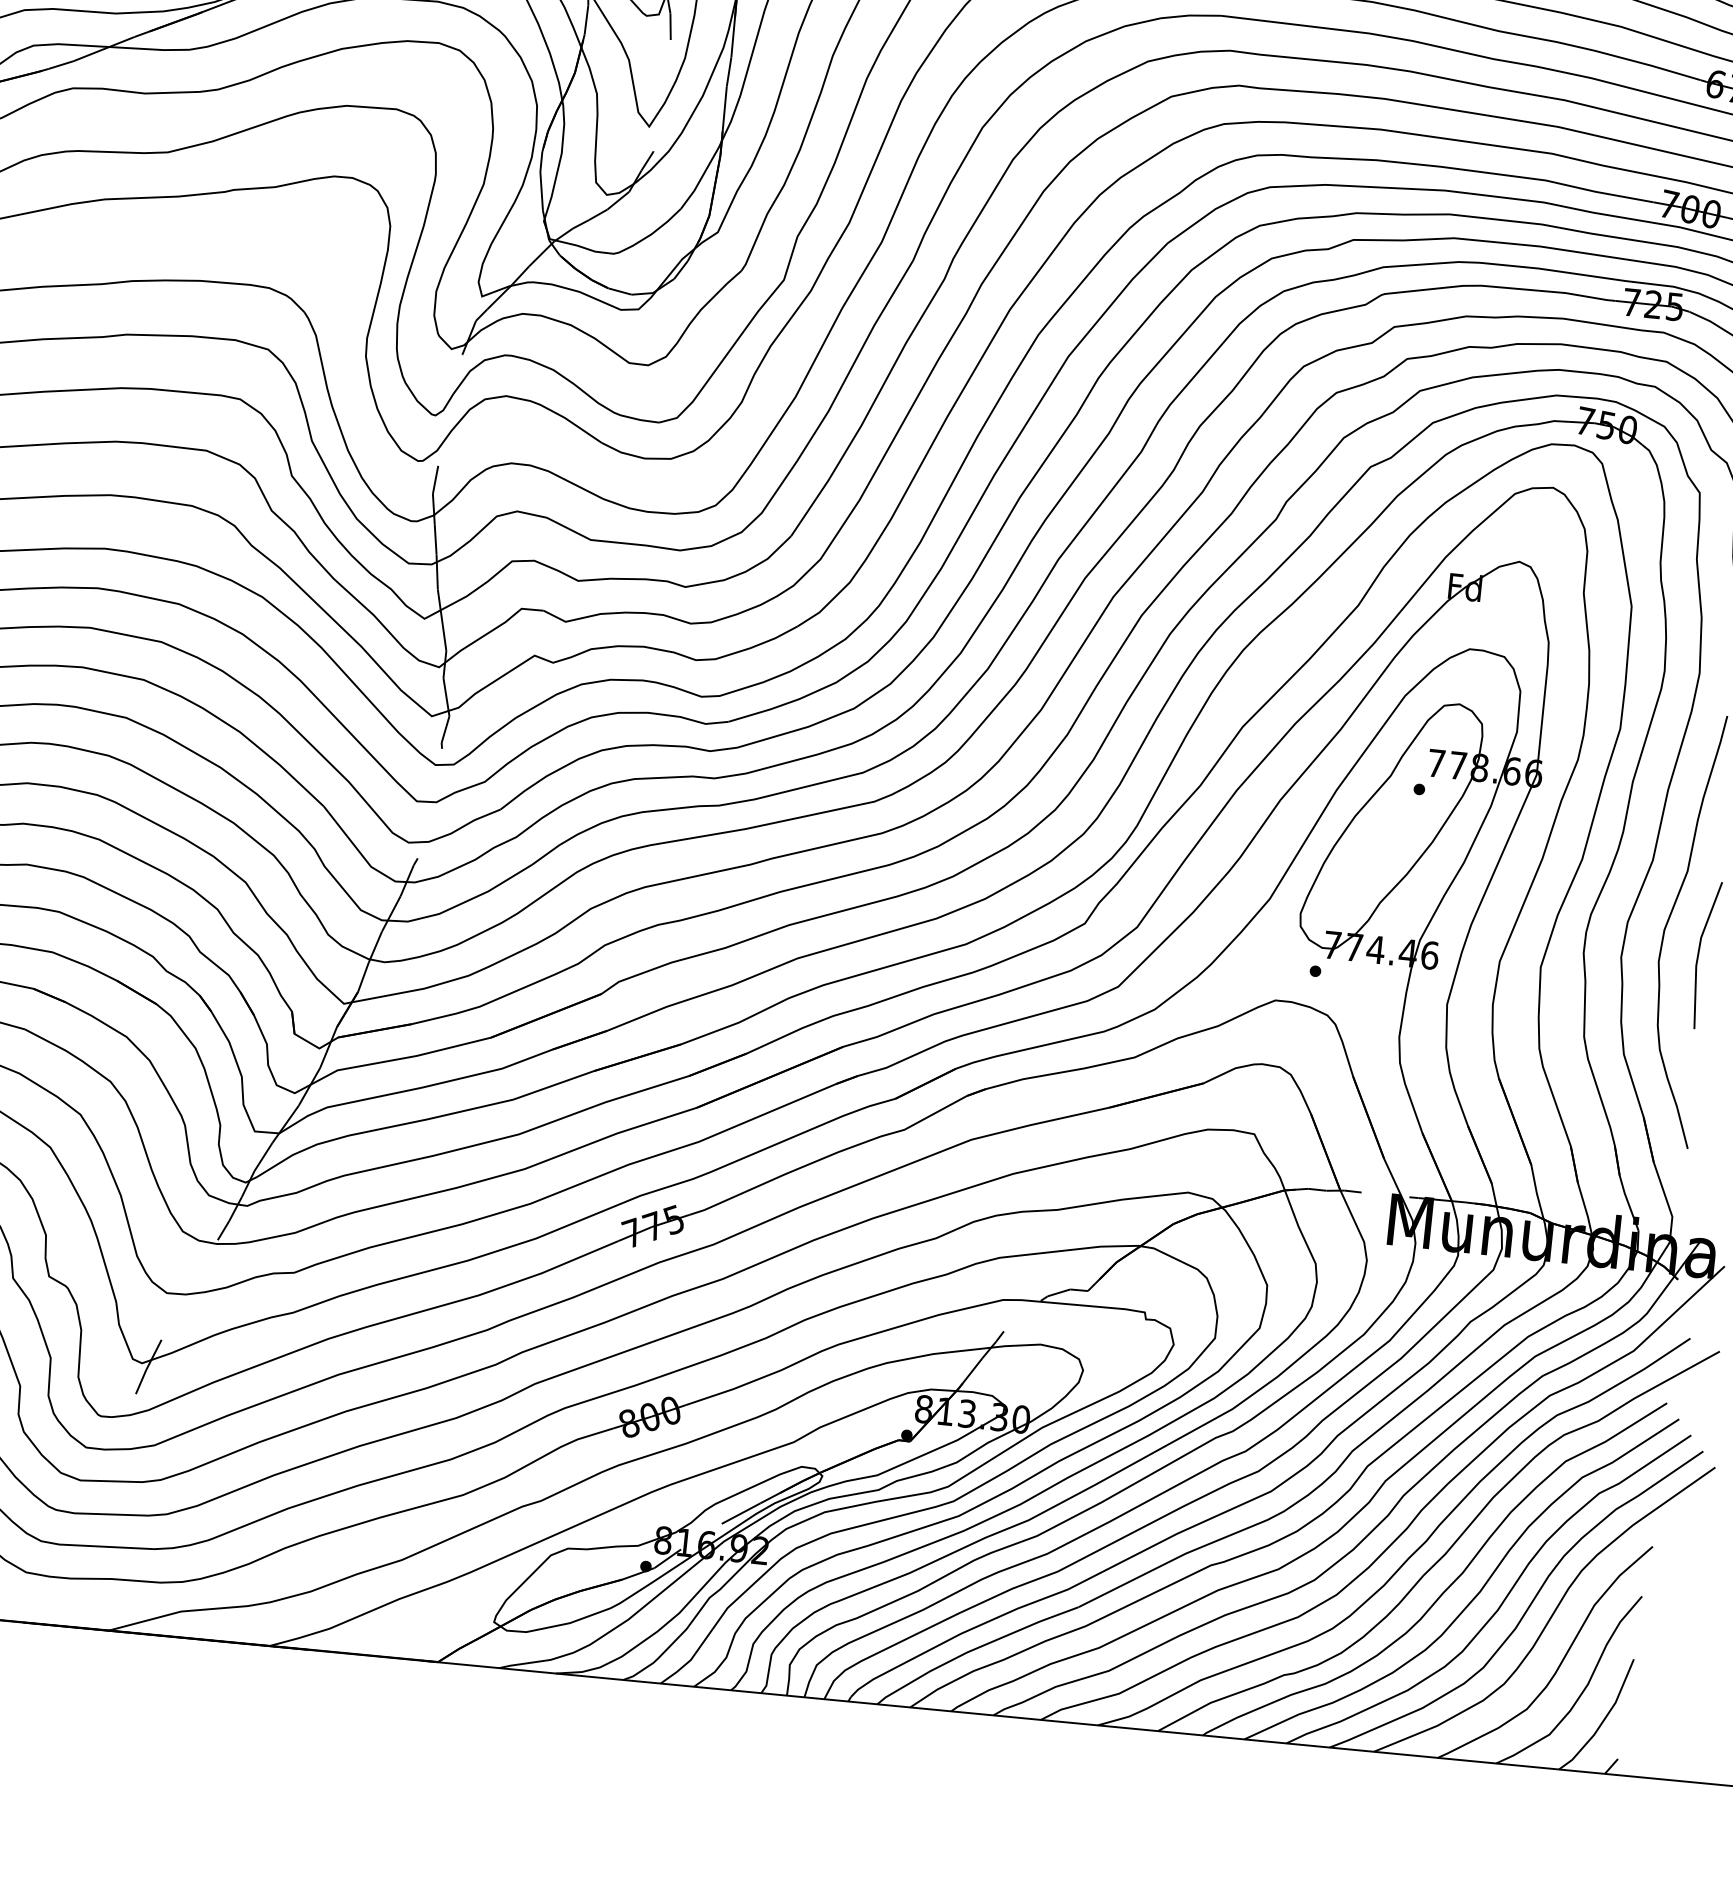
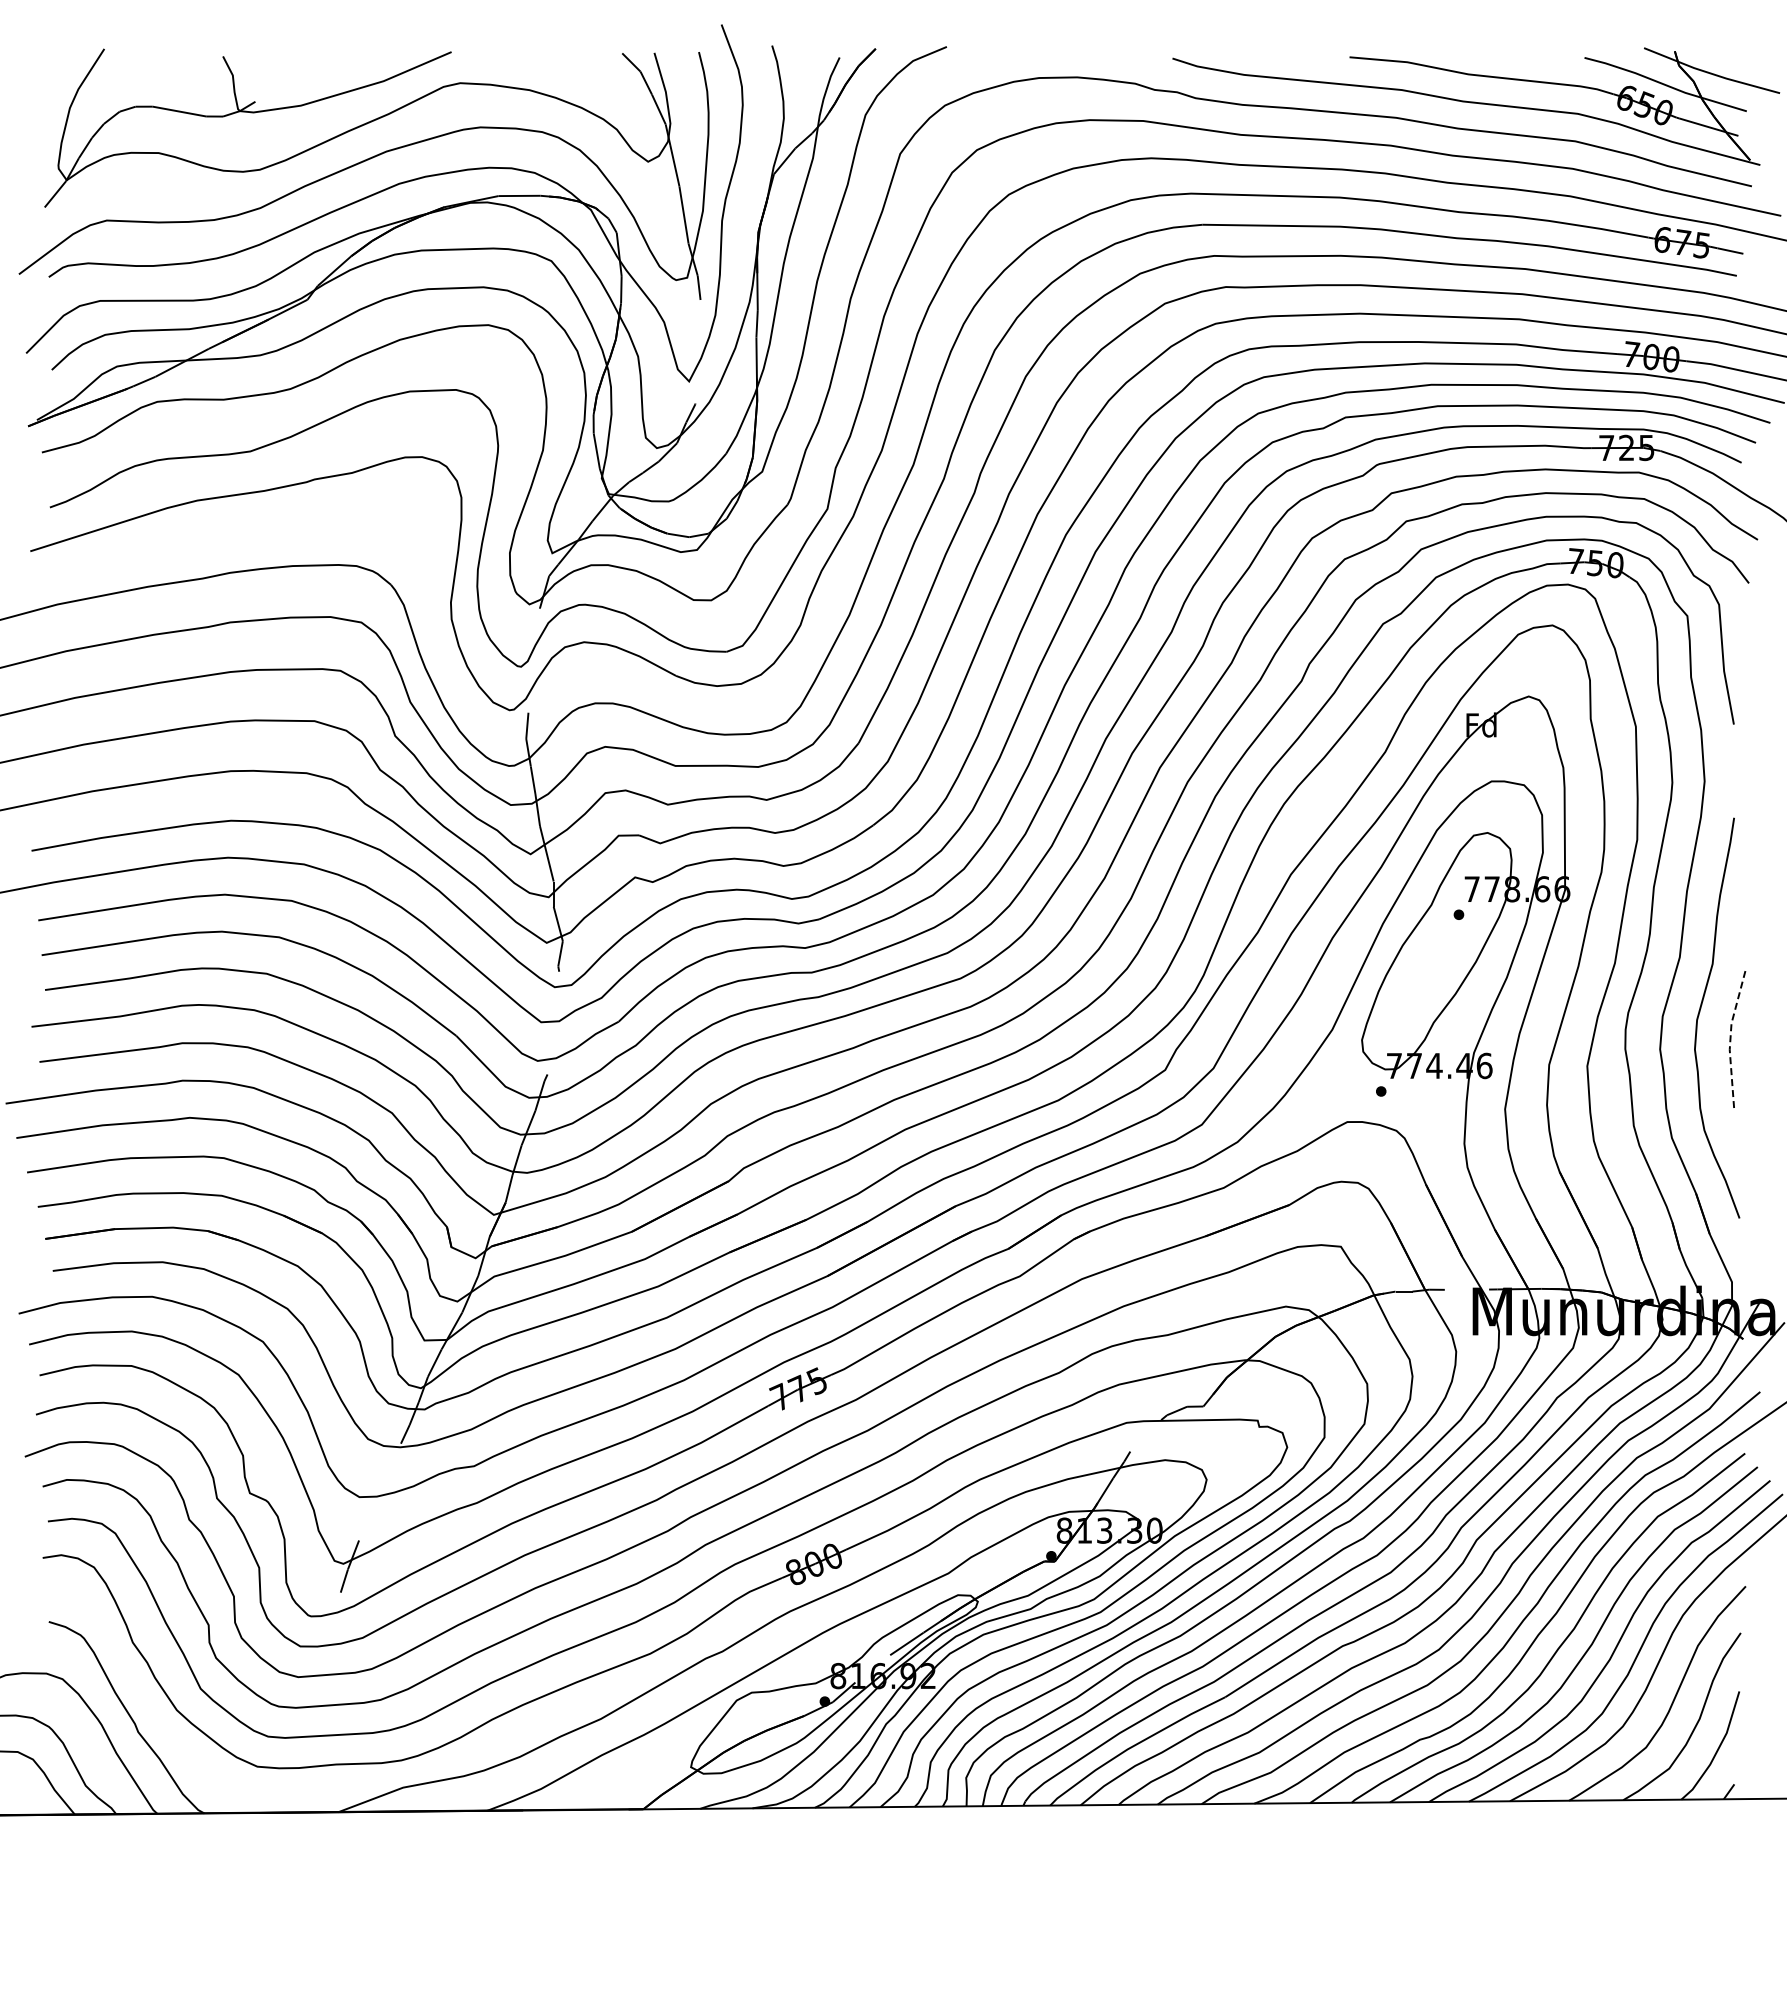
line: (1698, 953) -> (1730, 1038), solid -> dashed

